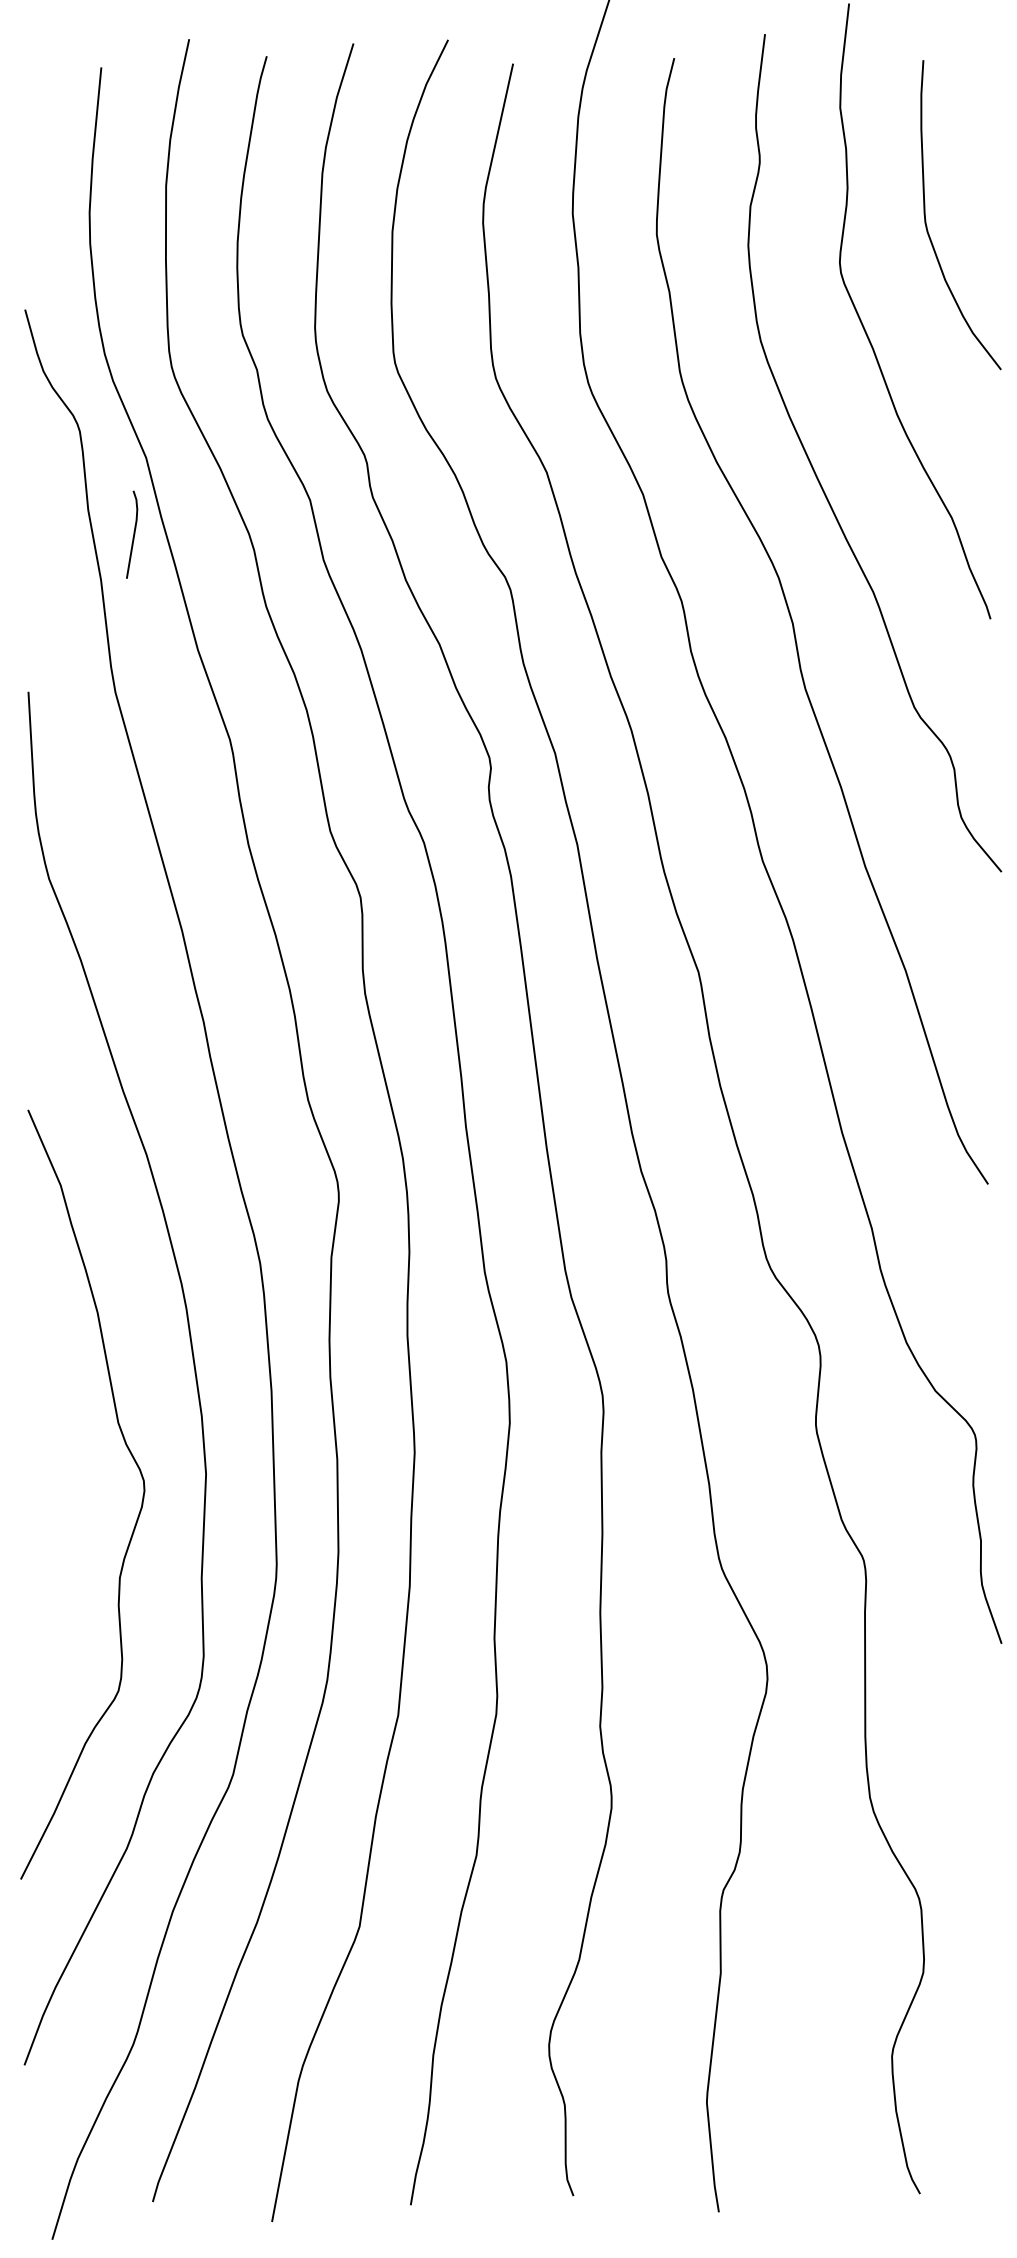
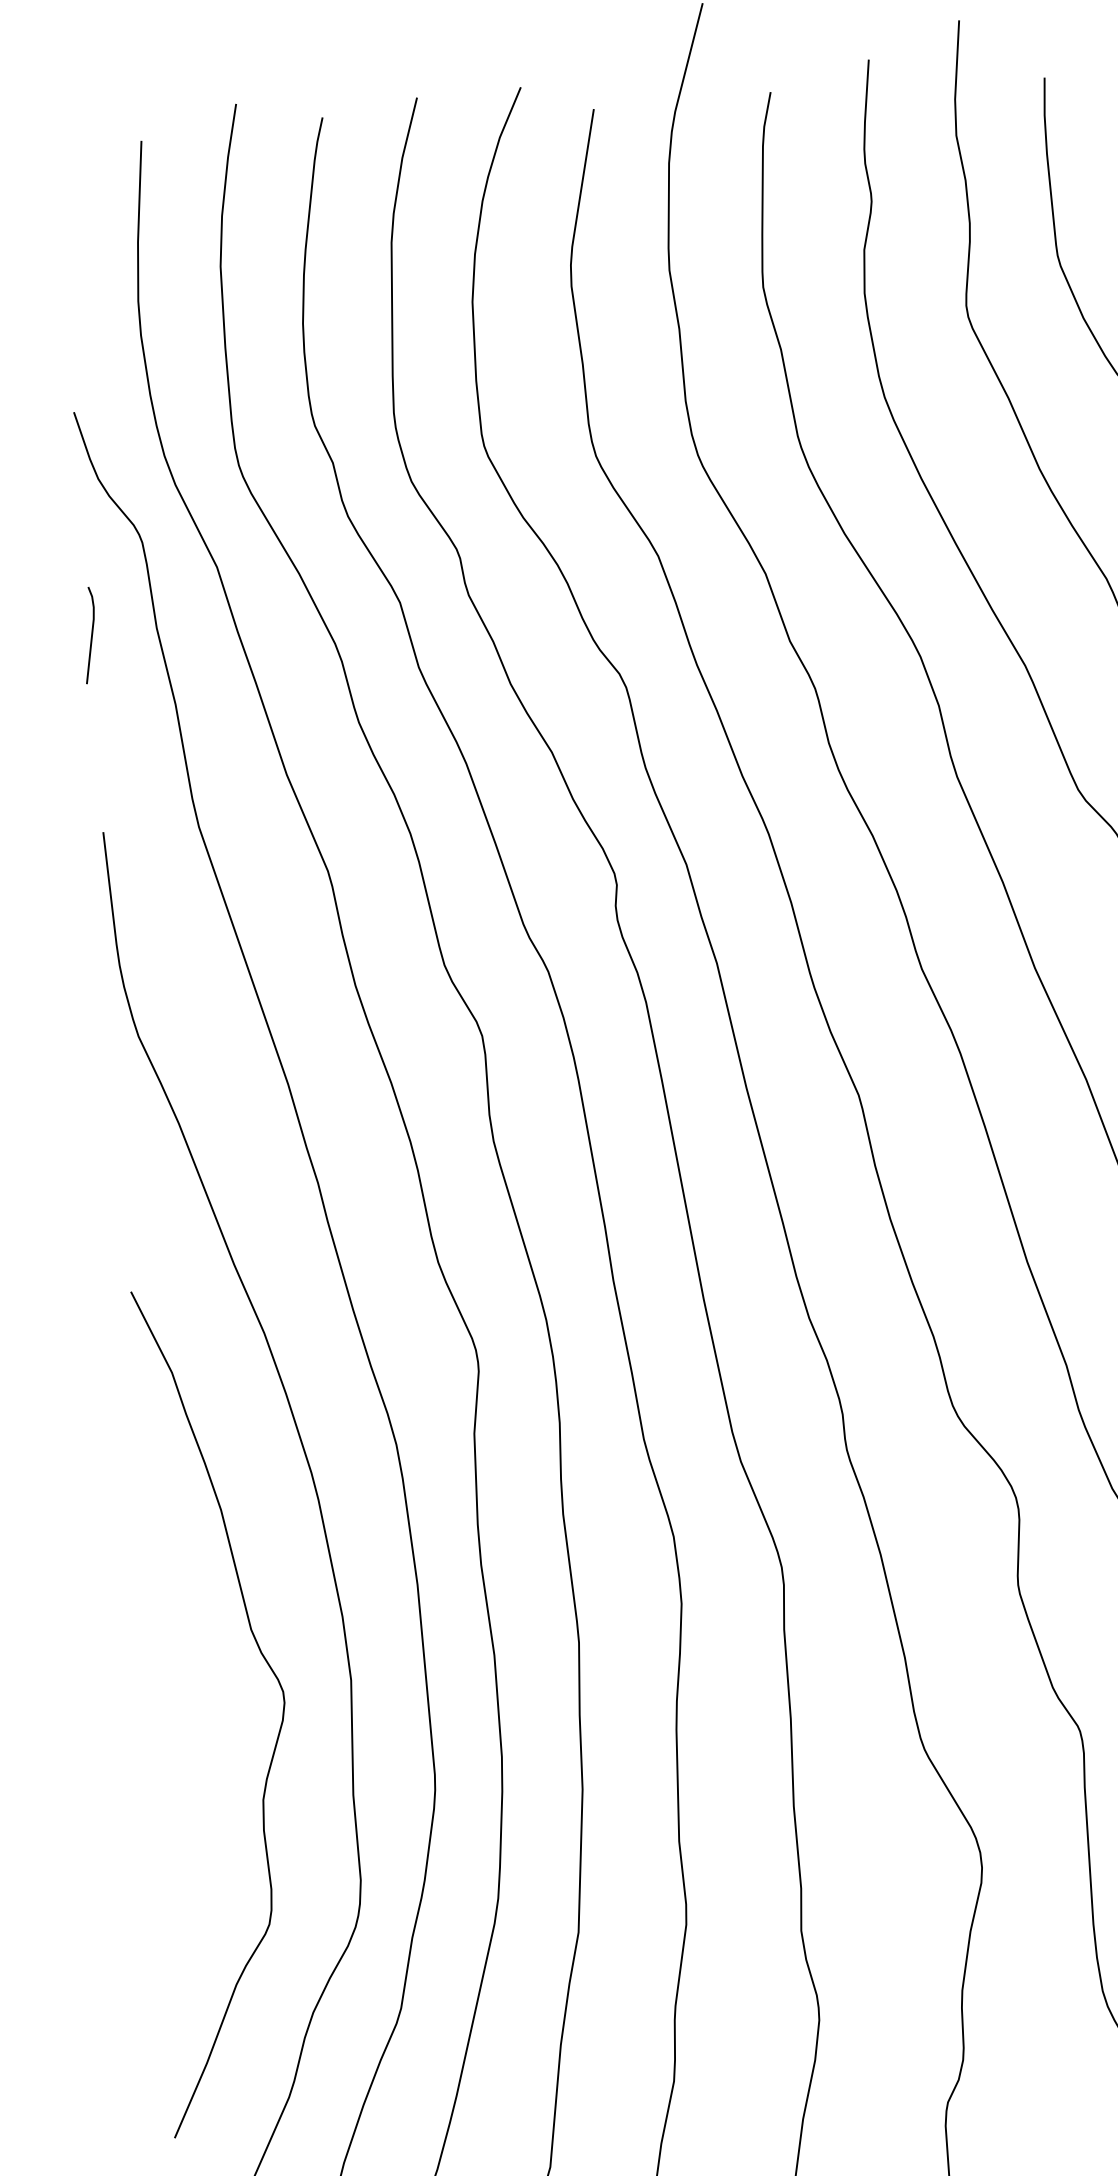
line: (133, 534) -> (91, 635), moved

